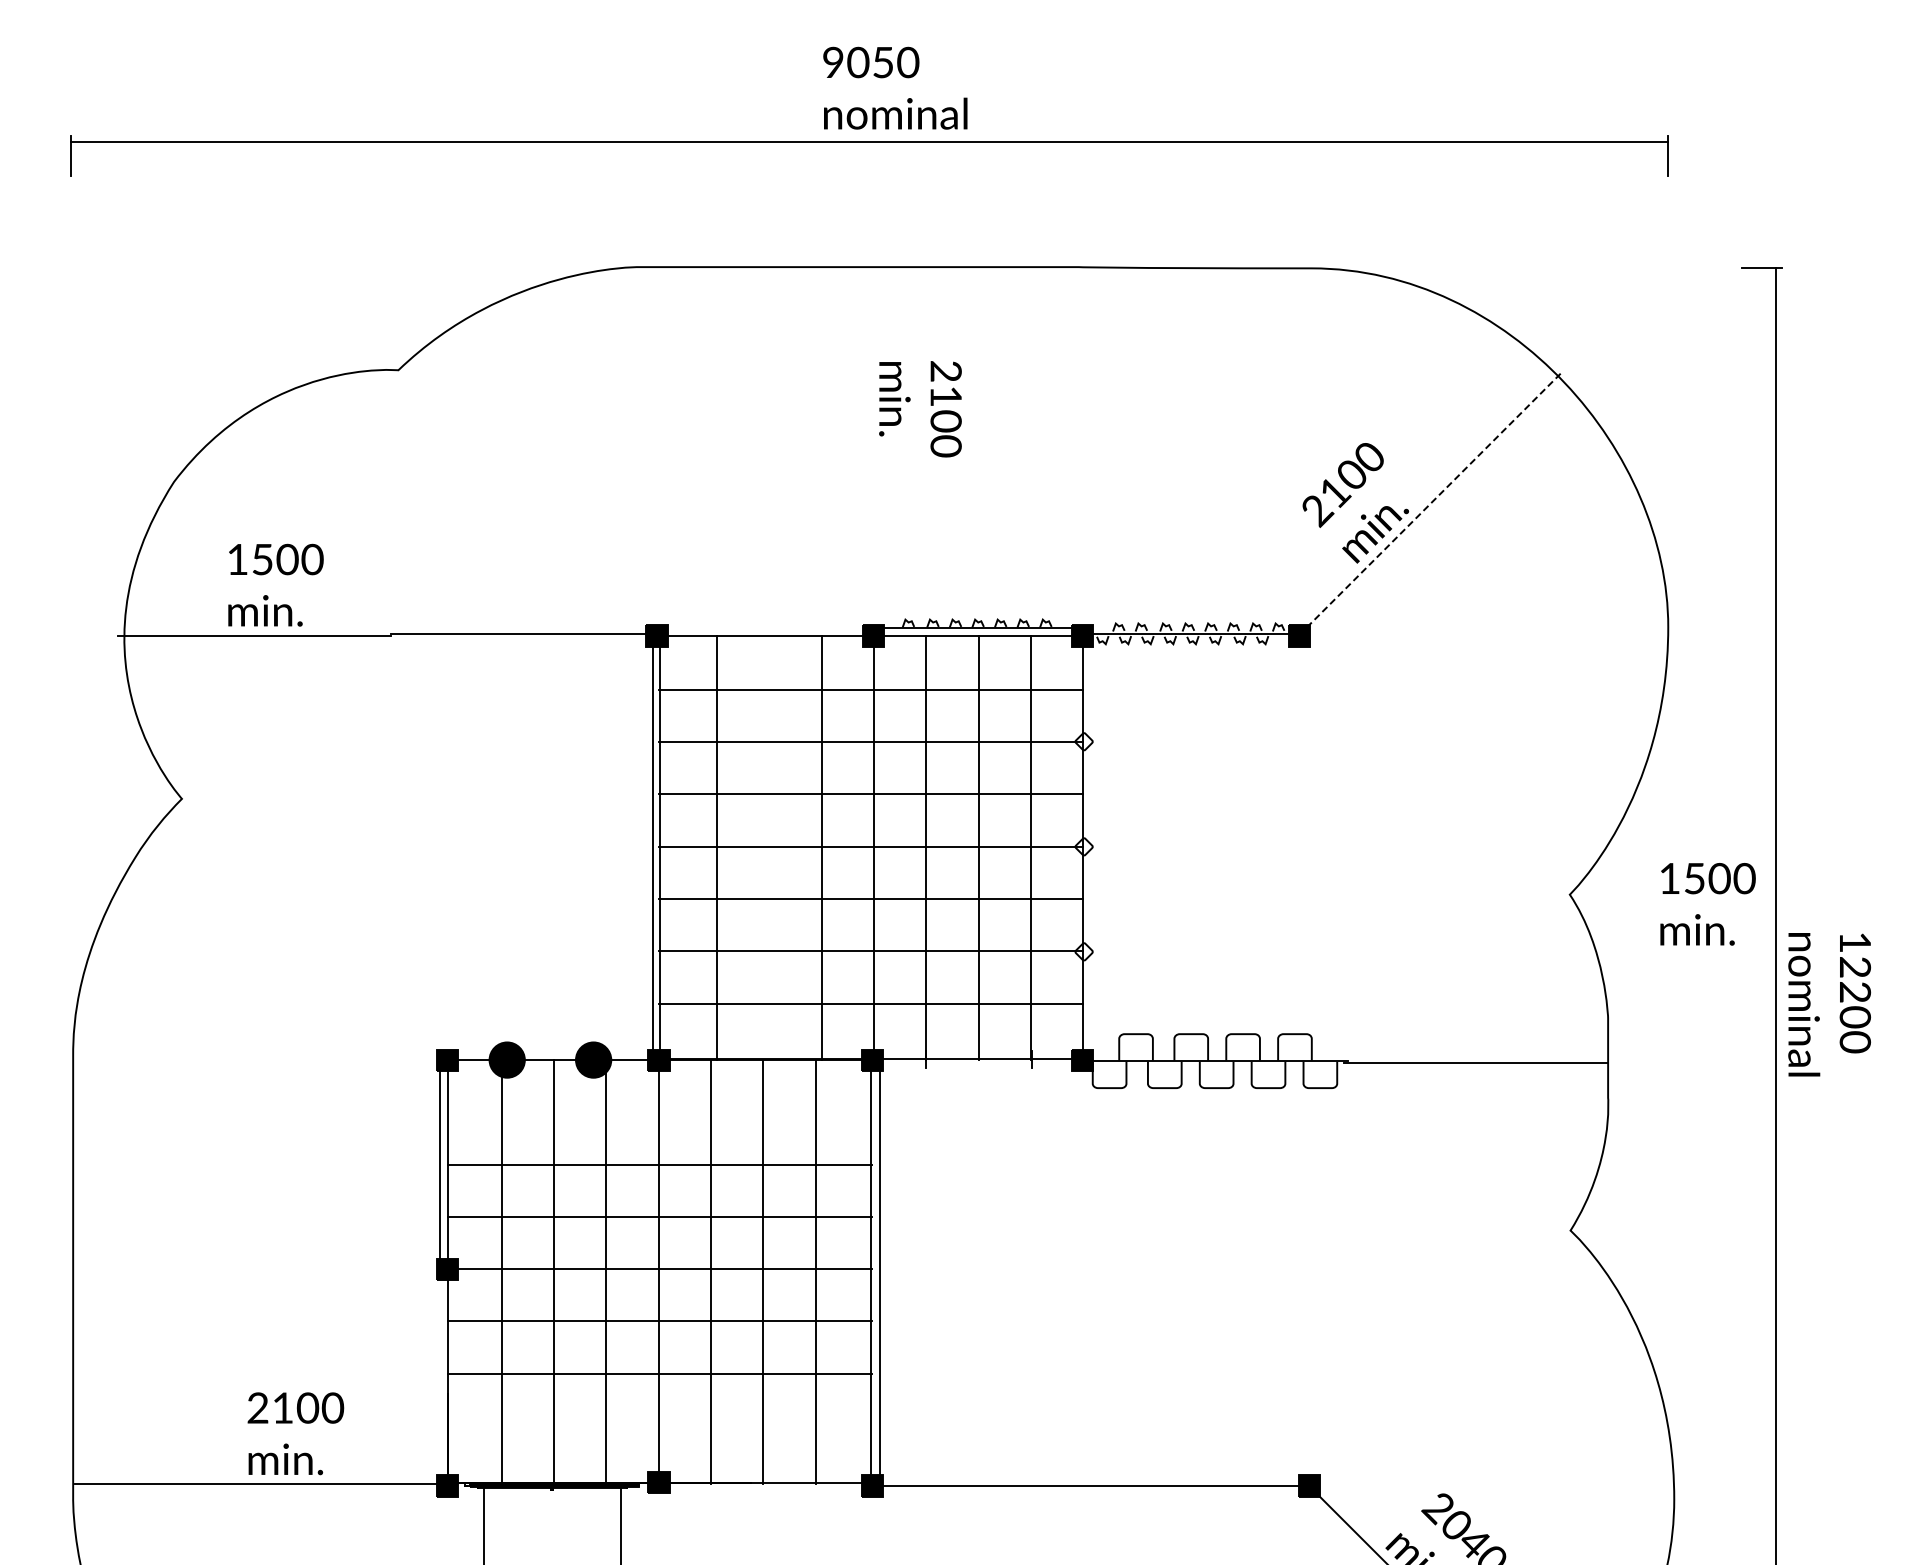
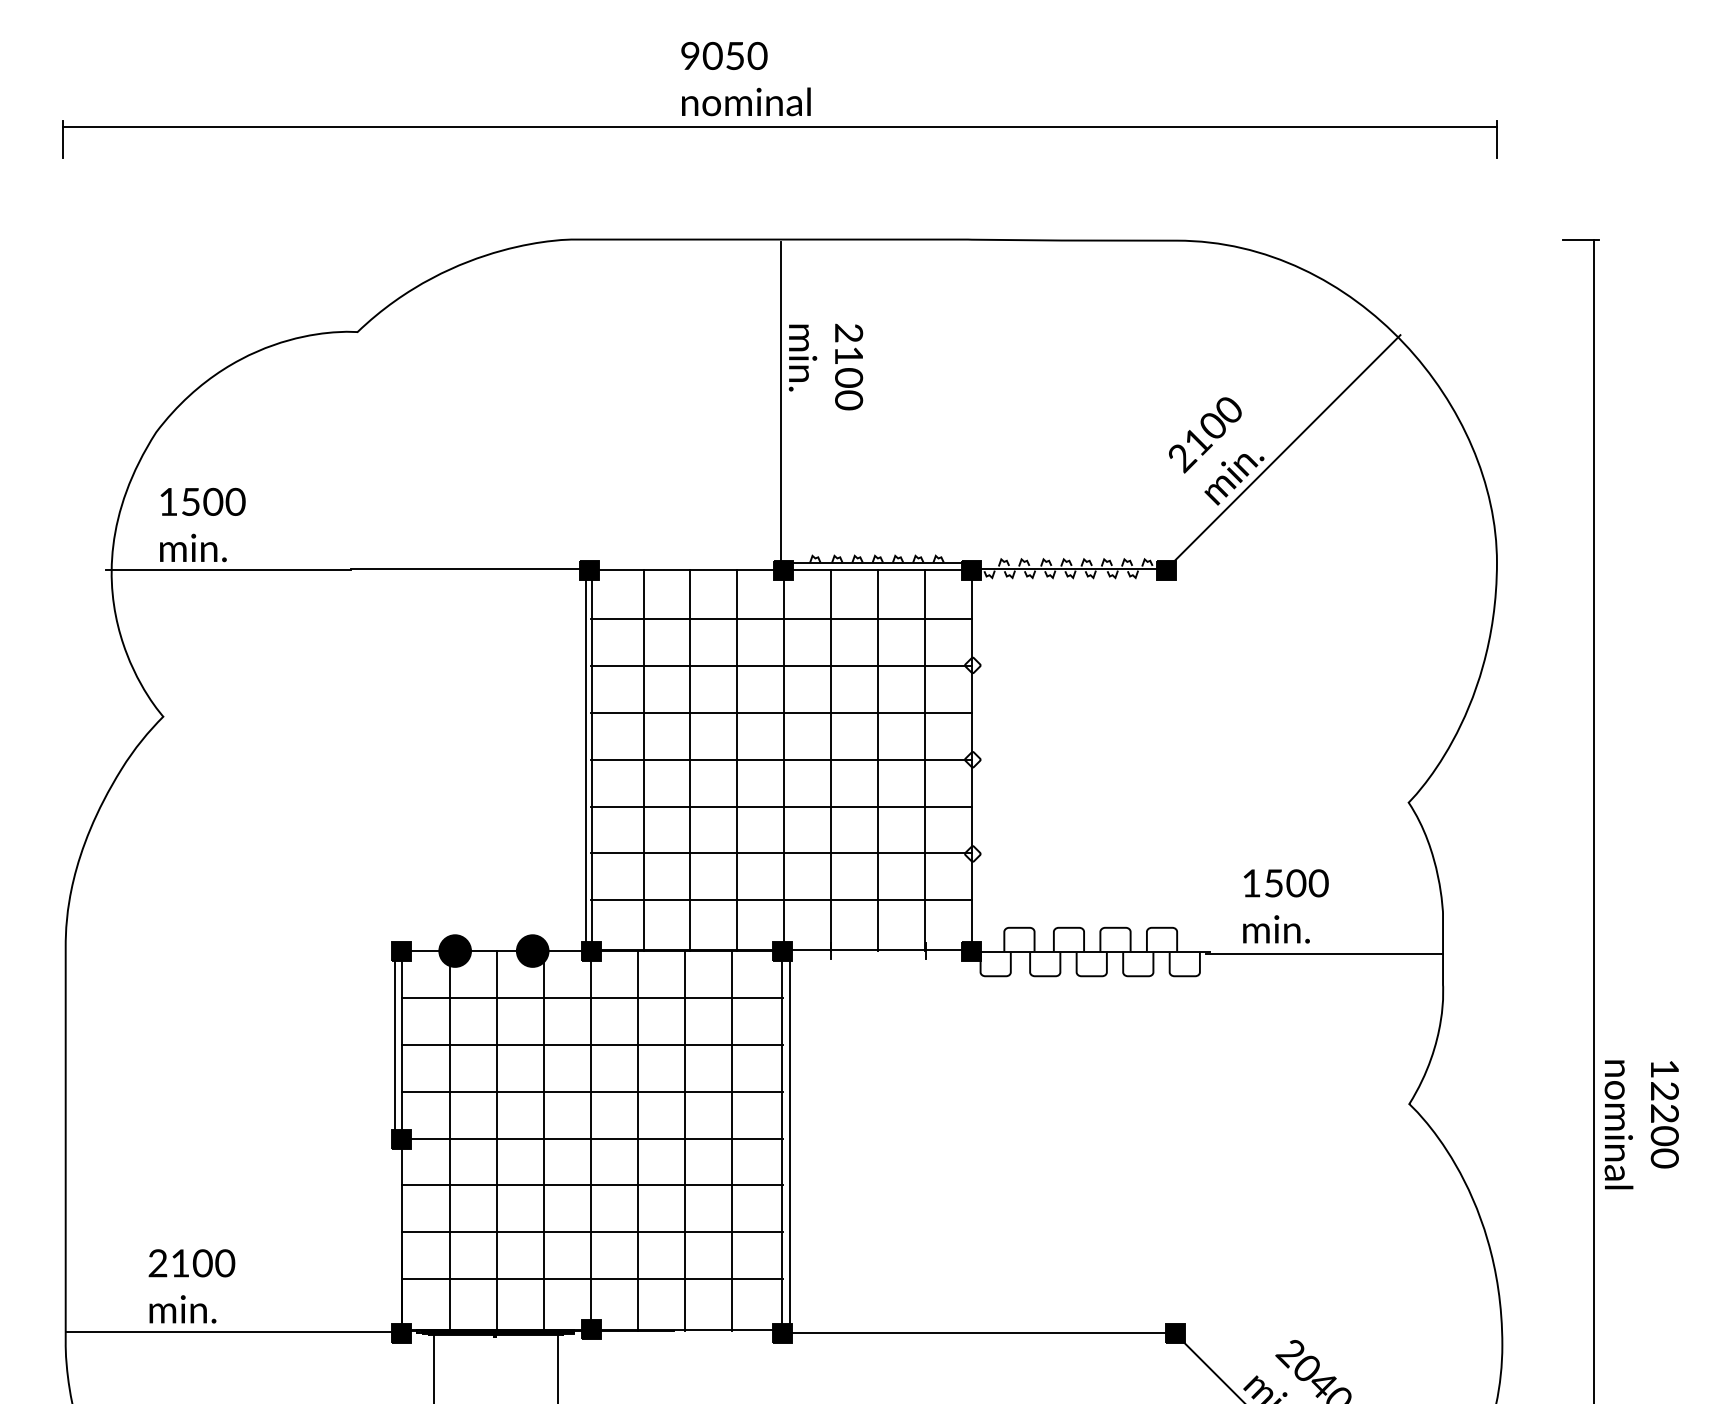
text: (895, 87) -> (746, 78), moved
line: (869, 454) -> (780, 407), added
line: (1429, 505) -> (1282, 453), dashed -> solid
text: (275, 584) -> (202, 524), moved
line: (769, 847) -> (690, 760), added
text: (1707, 904) -> (1285, 906), moved
text: (1829, 1004) -> (1641, 1124), moved
line: (659, 1112) -> (591, 998), added
line: (659, 1426) -> (591, 1279), added
text: (295, 1433) -> (191, 1286), moved

